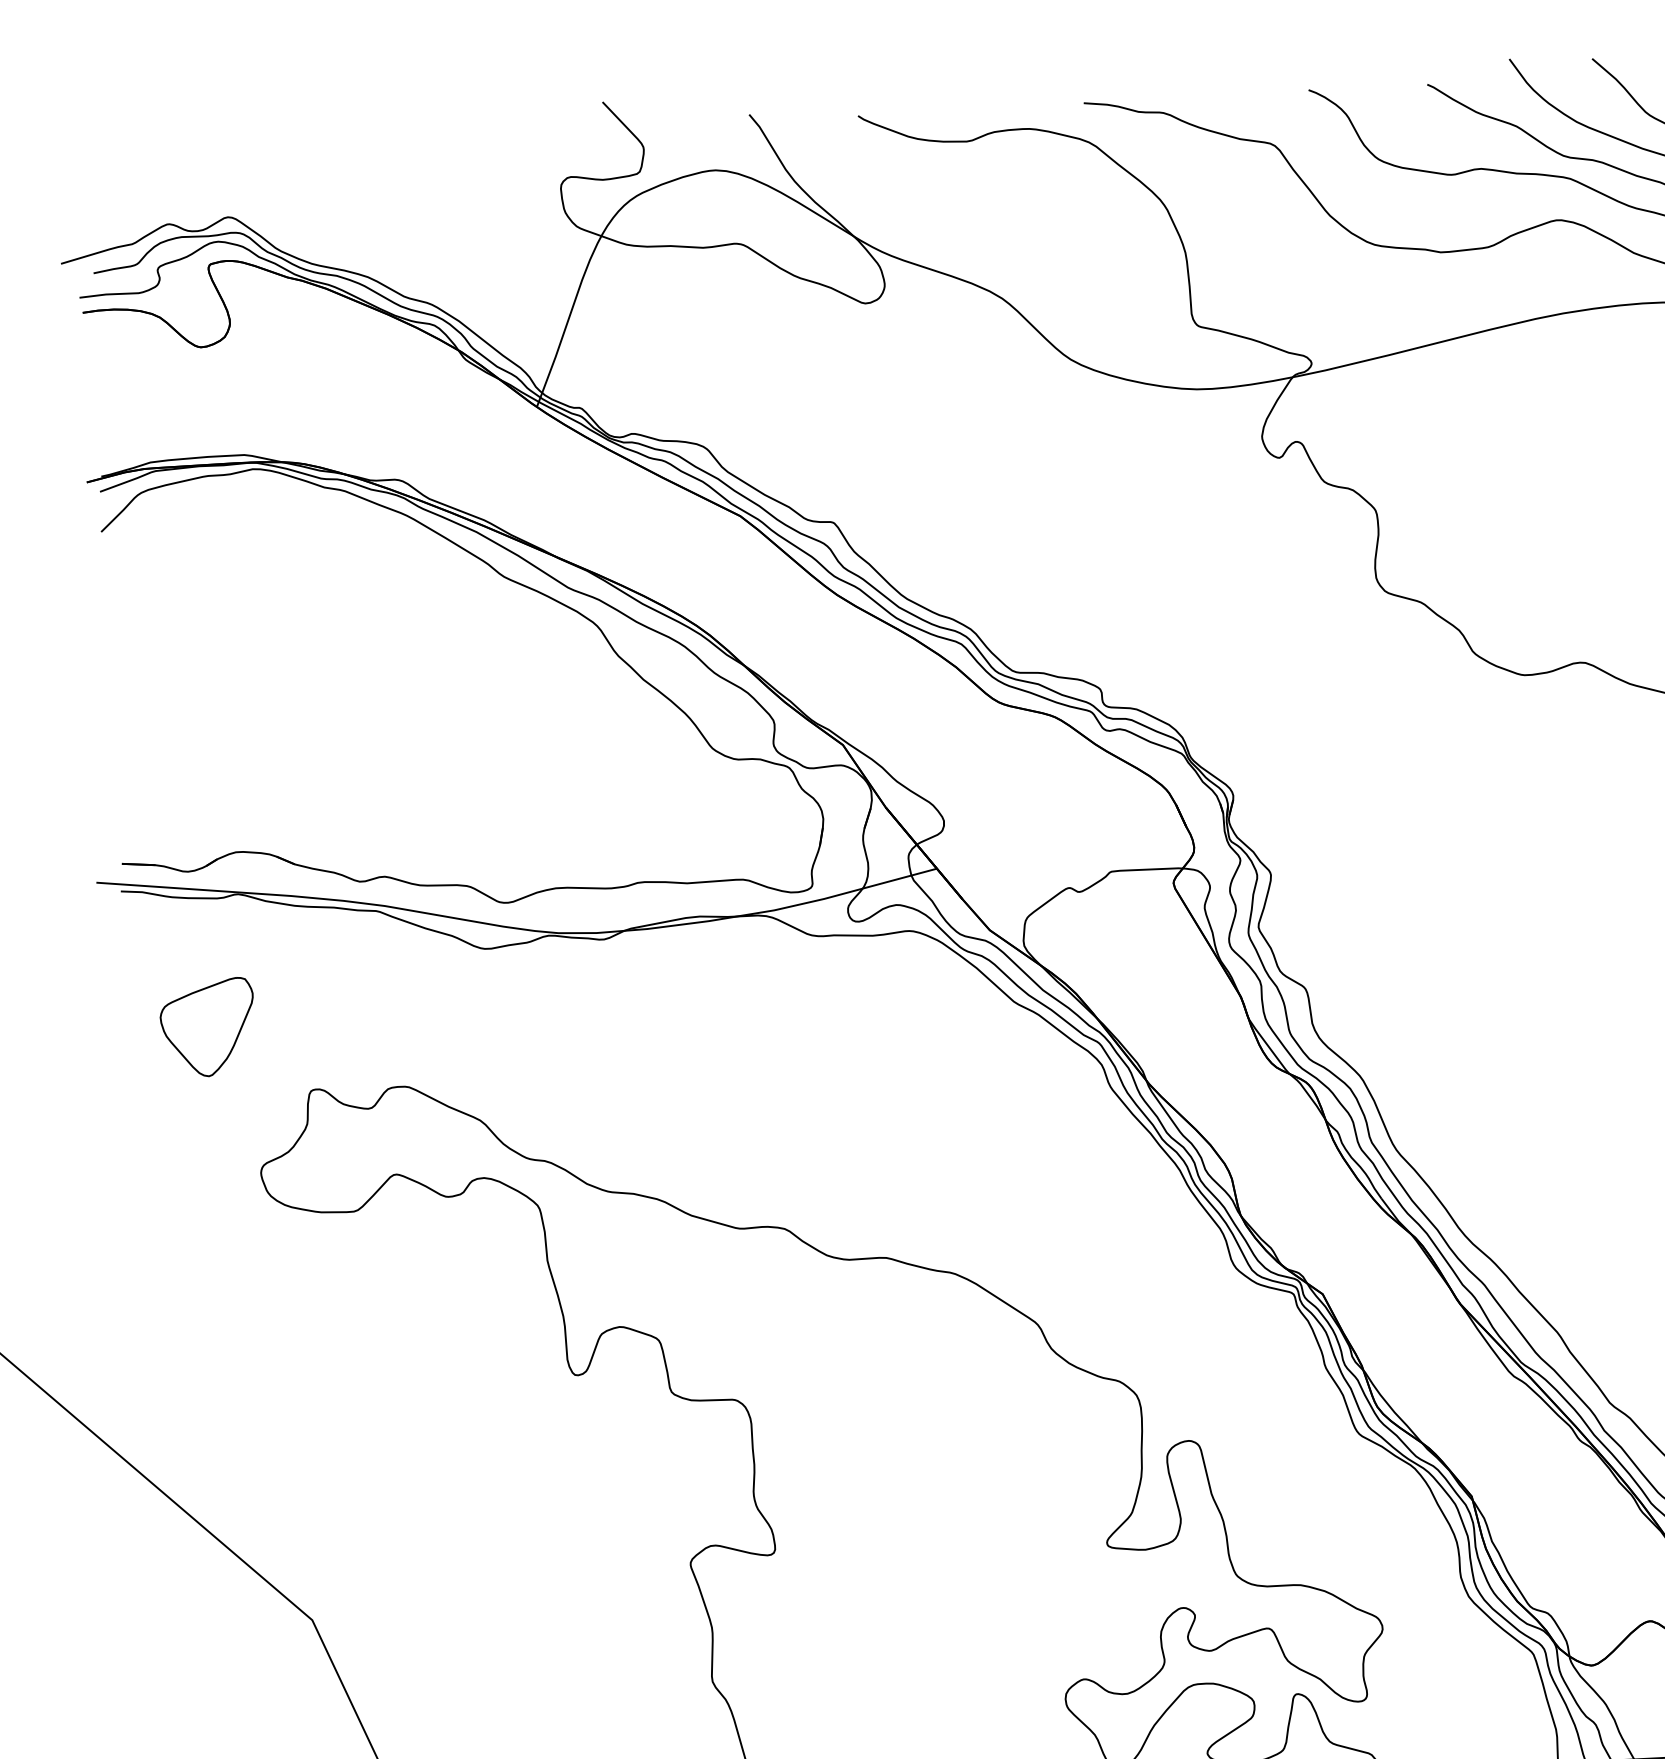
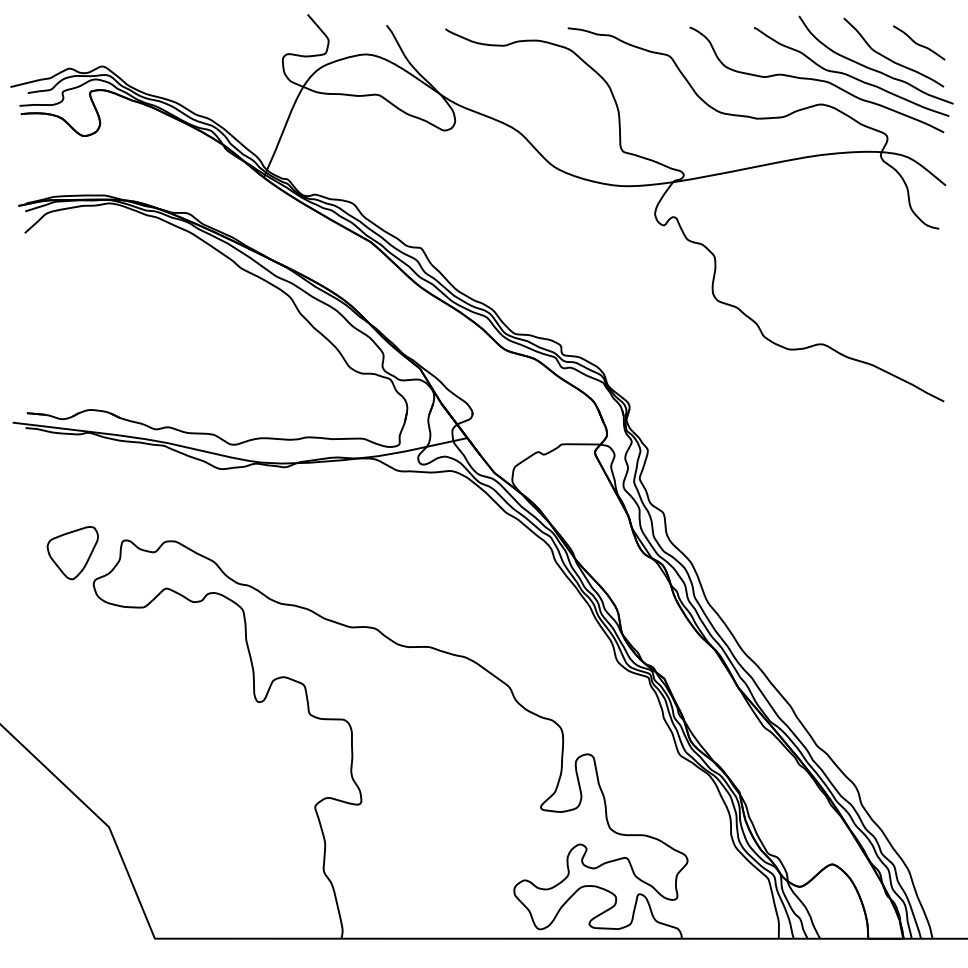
part: (207, 1028) -> (72, 553), moved

